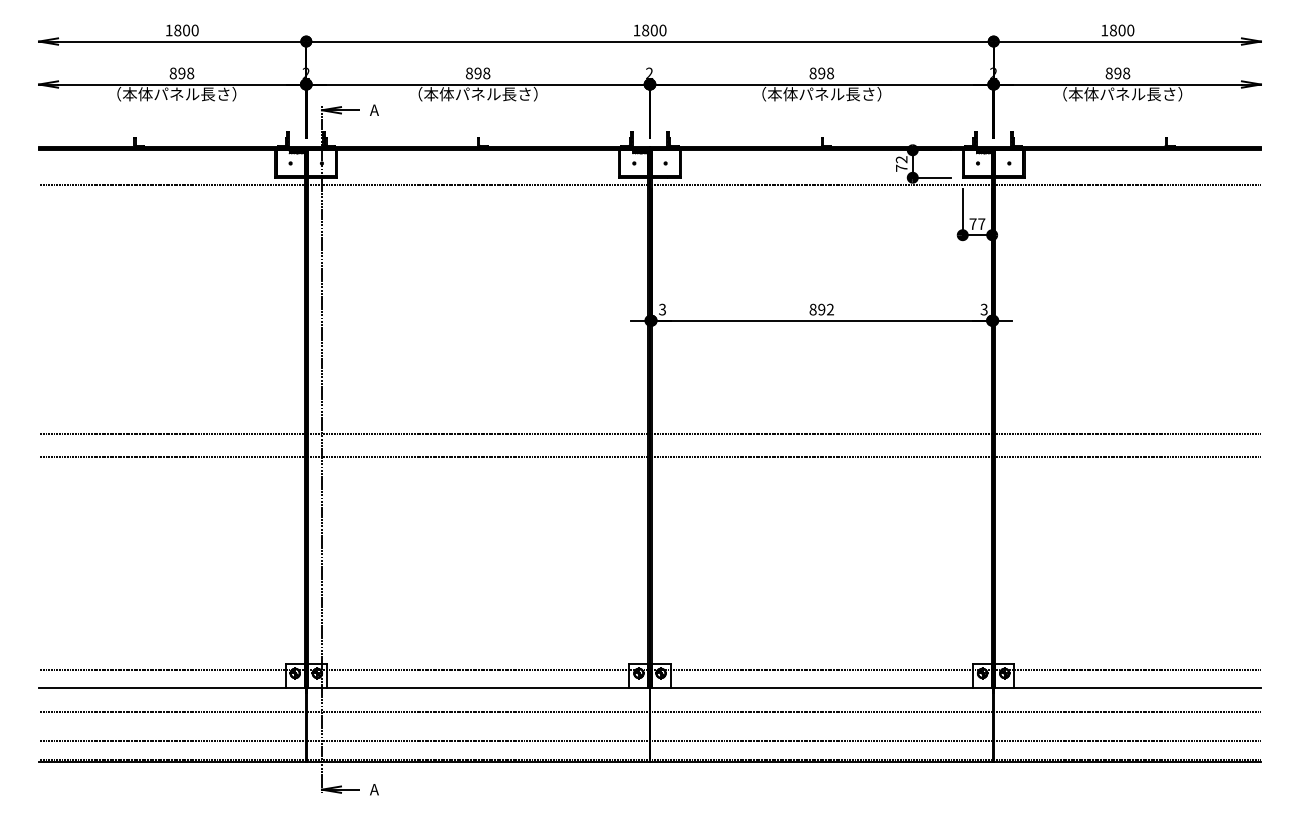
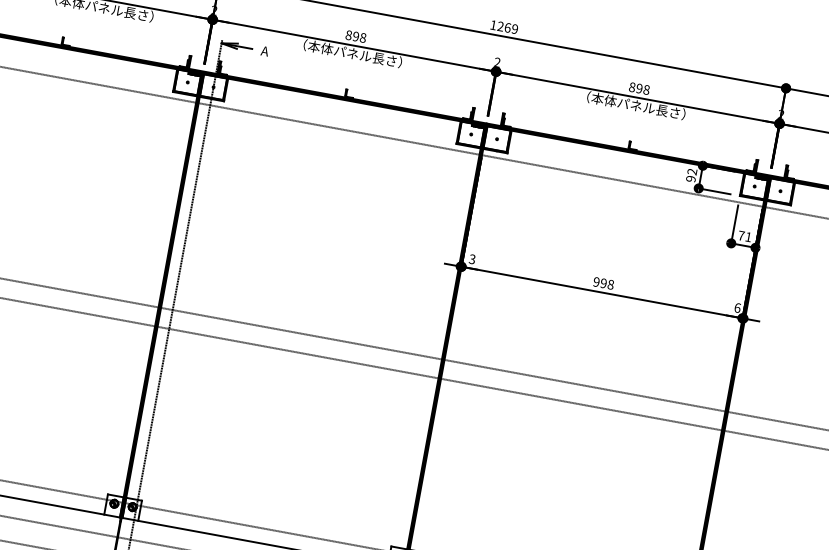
text: (654, 30) -> (507, 27), 1800 -> 1269
text: (901, 167) -> (690, 178), 72 -> 92
text: (981, 223) -> (748, 236), 77 -> 71
text: (821, 309) -> (603, 283), 892 -> 998
text: (983, 309) -> (737, 307), 3 -> 6

